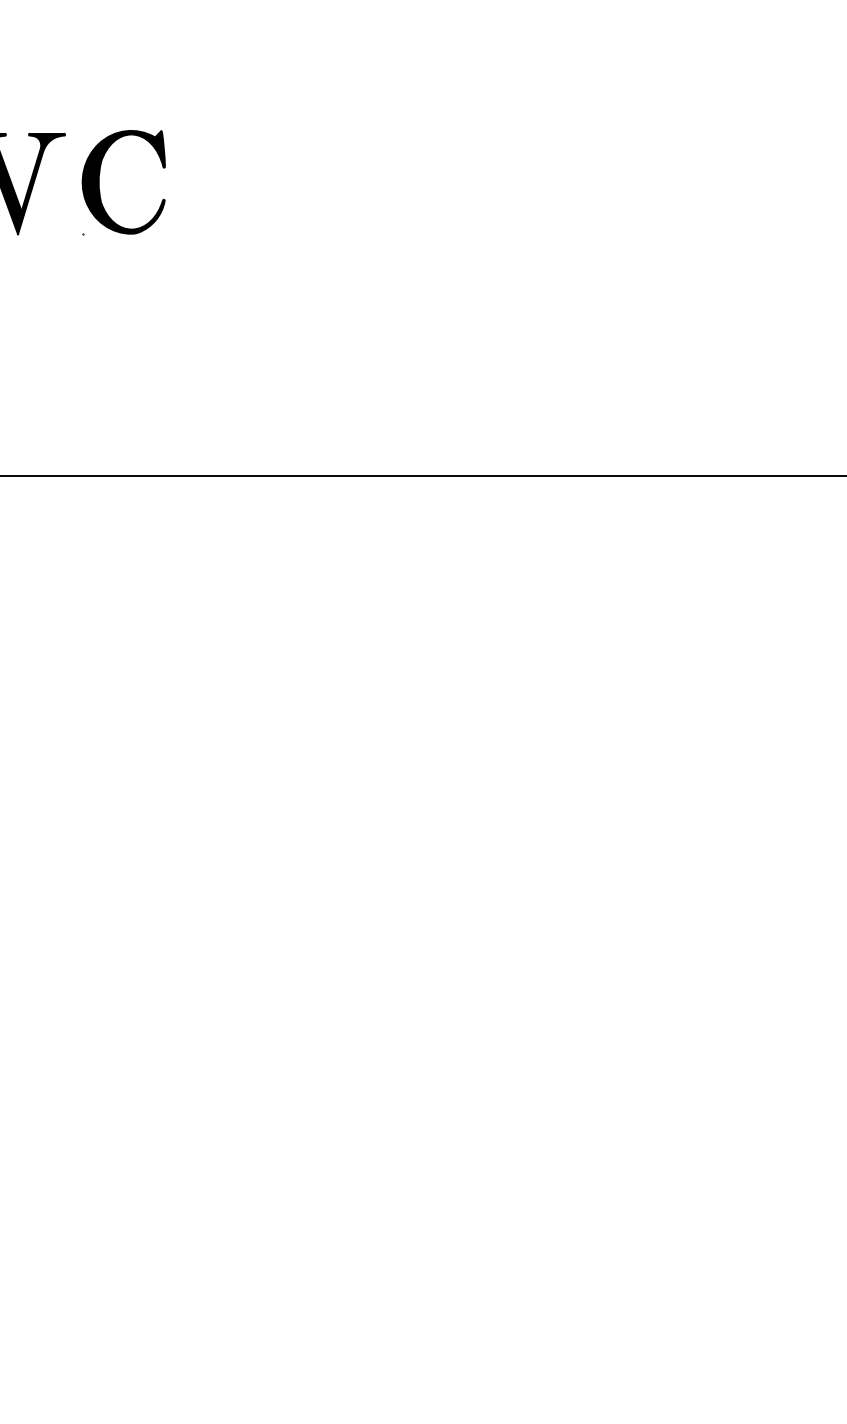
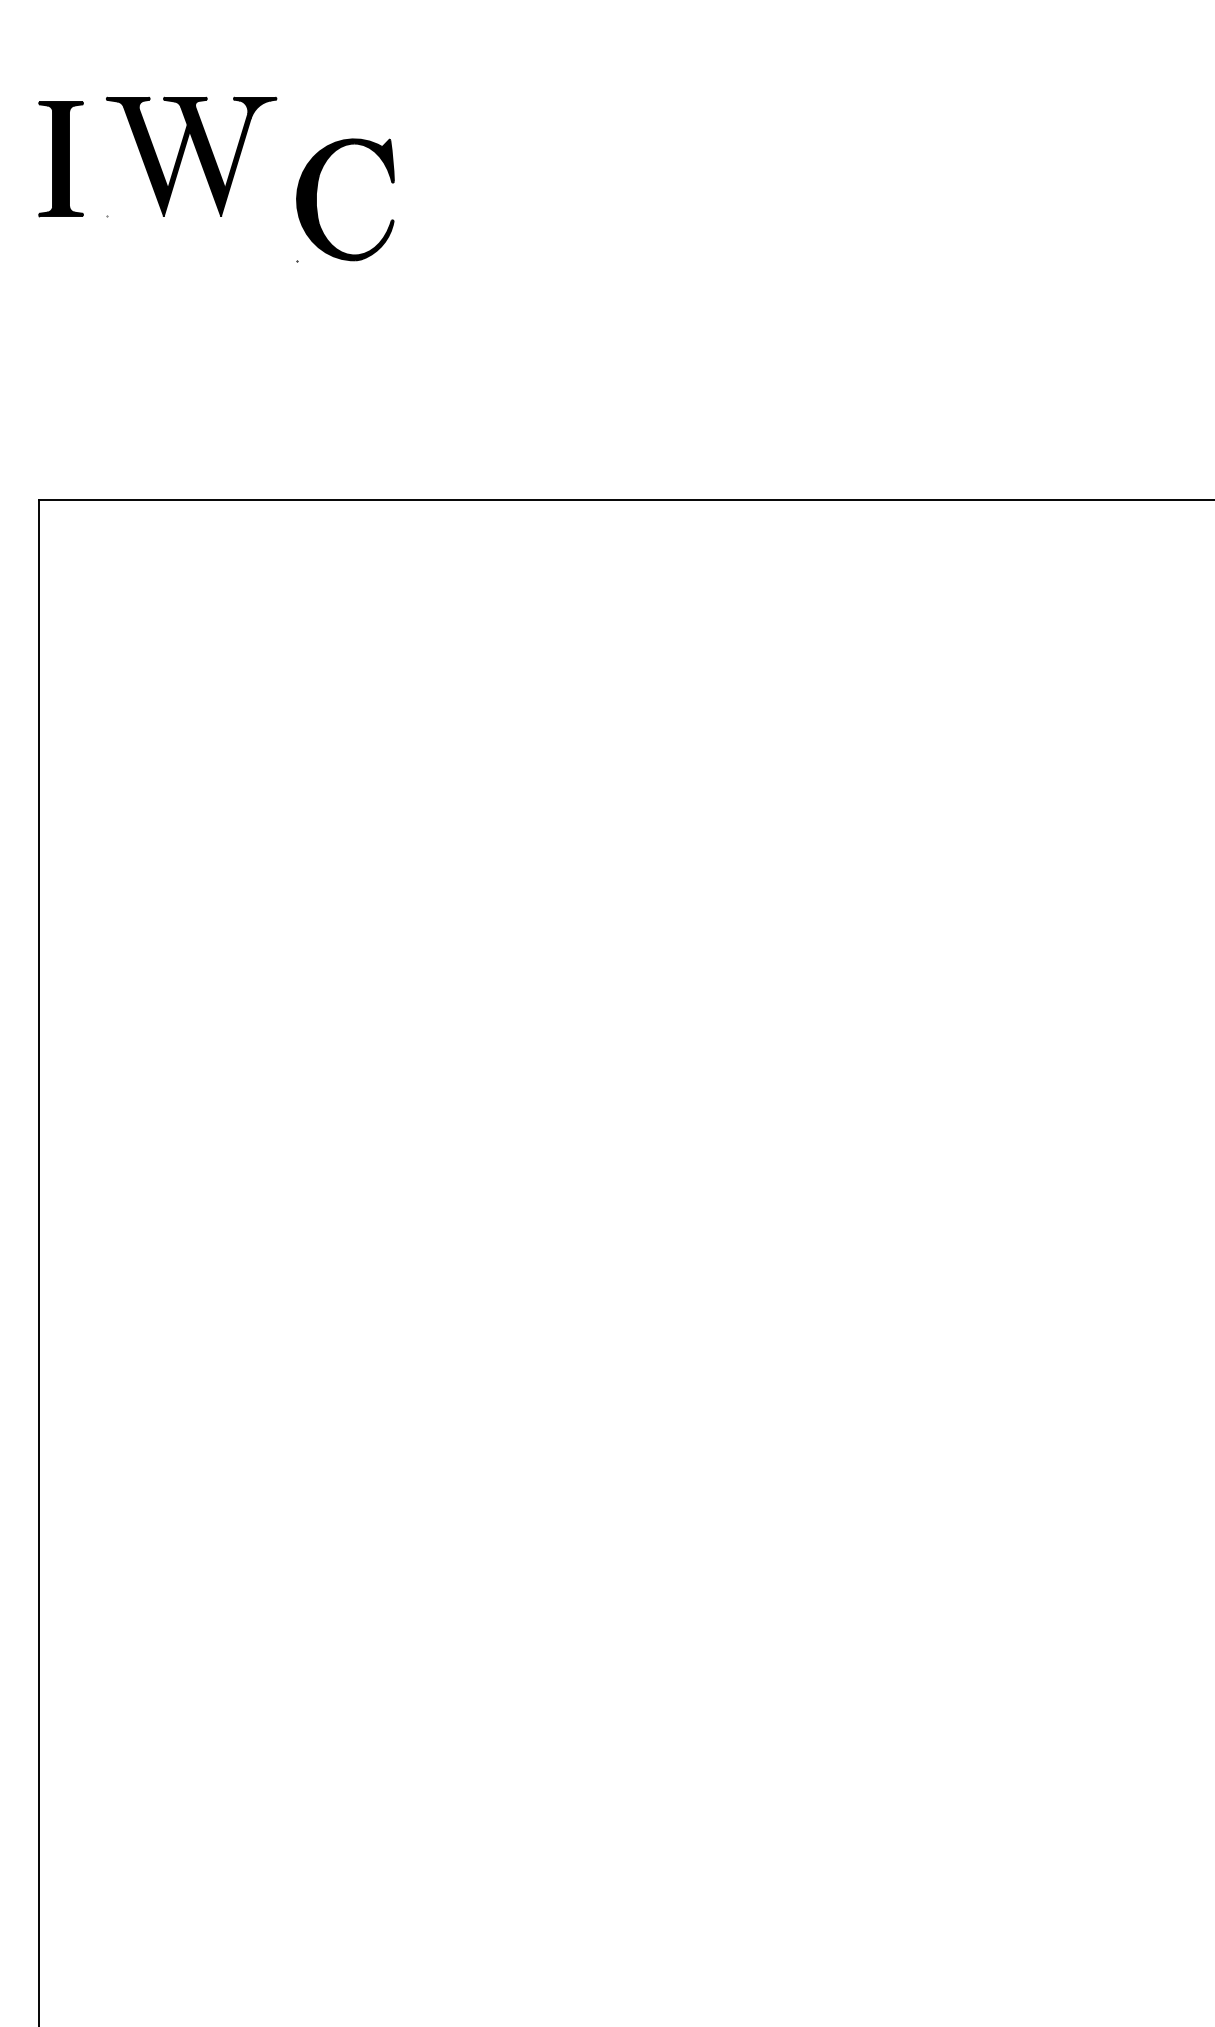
part: (100, 188) -> (317, 207), moved

